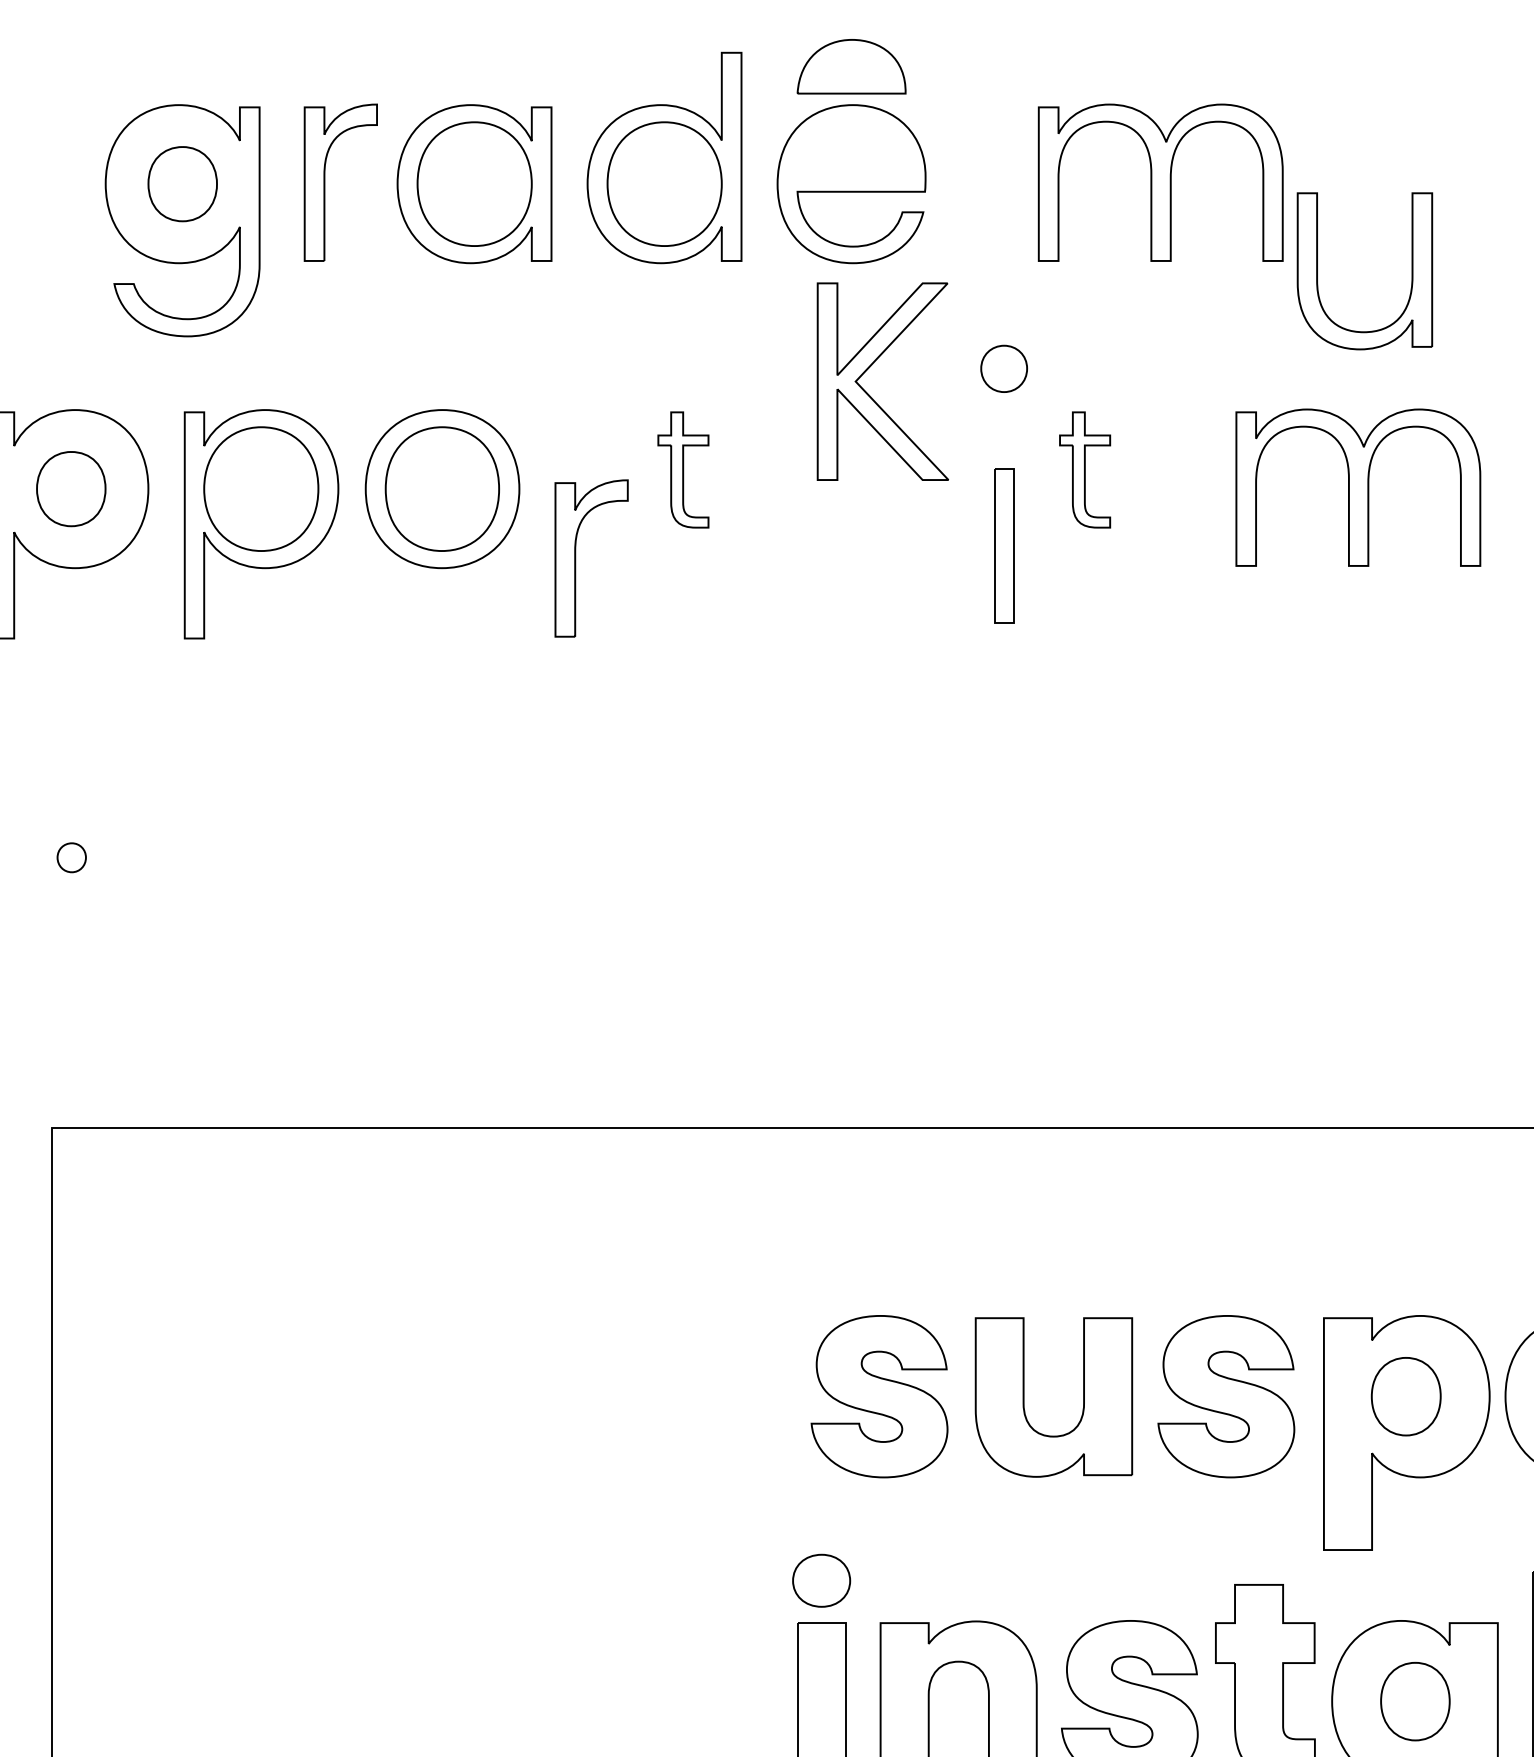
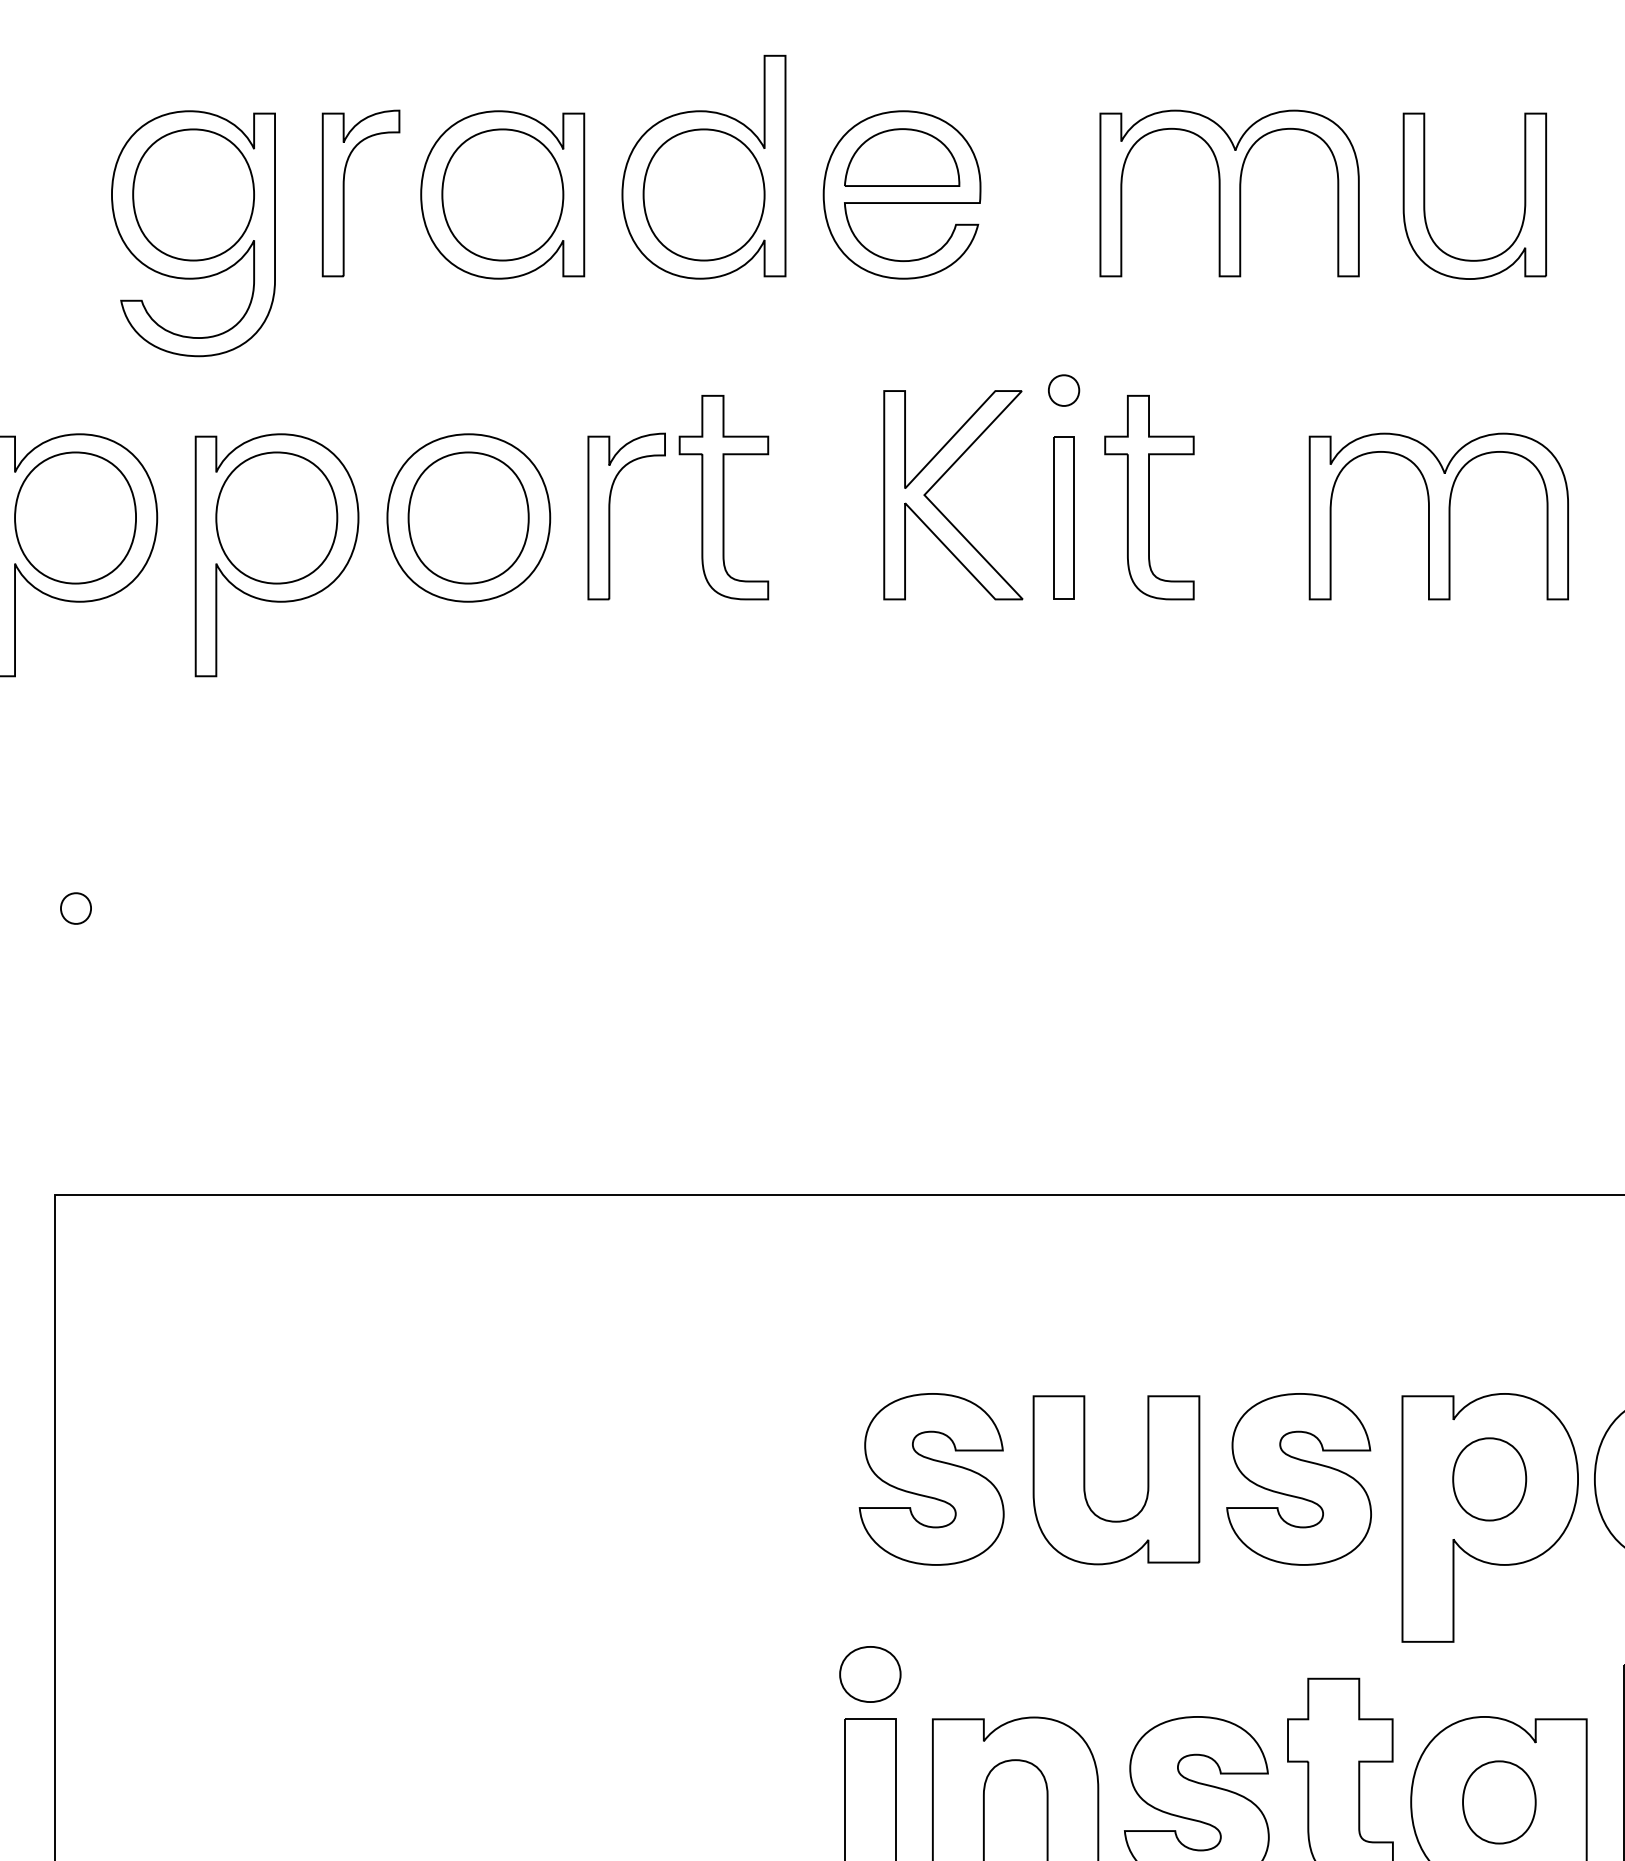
part: (851, 66) -> (902, 157), moved
part: (182, 183) -> (193, 194), size x1.67
part: (1318, 270) -> (1425, 195), moved
part: (1004, 368) -> (1064, 390), size x0.62
part: (869, 395) -> (939, 509), moved
part: (682, 469) -> (723, 497), size x1.67
part: (1085, 469) -> (1149, 497), size x1.67
part: (71, 488) -> (75, 517), size x1.67
part: (1003, 545) -> (1063, 517), moved
part: (576, 558) -> (610, 516), moved

